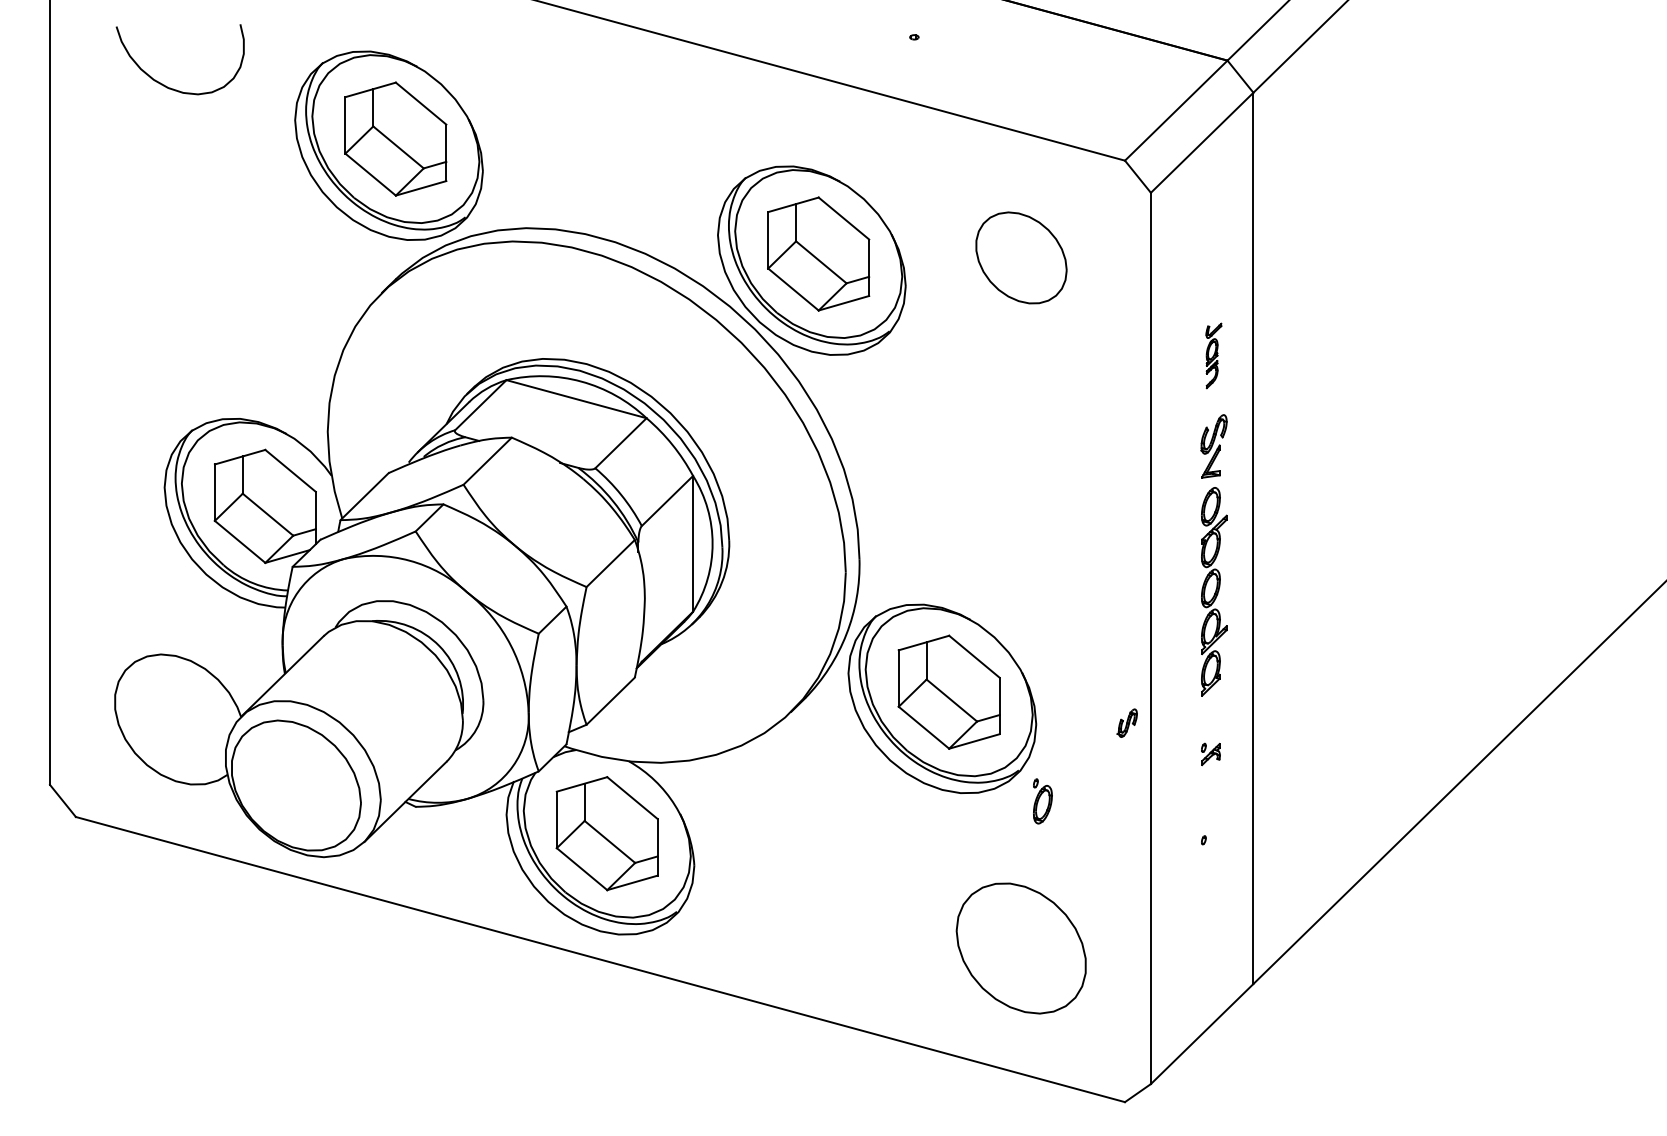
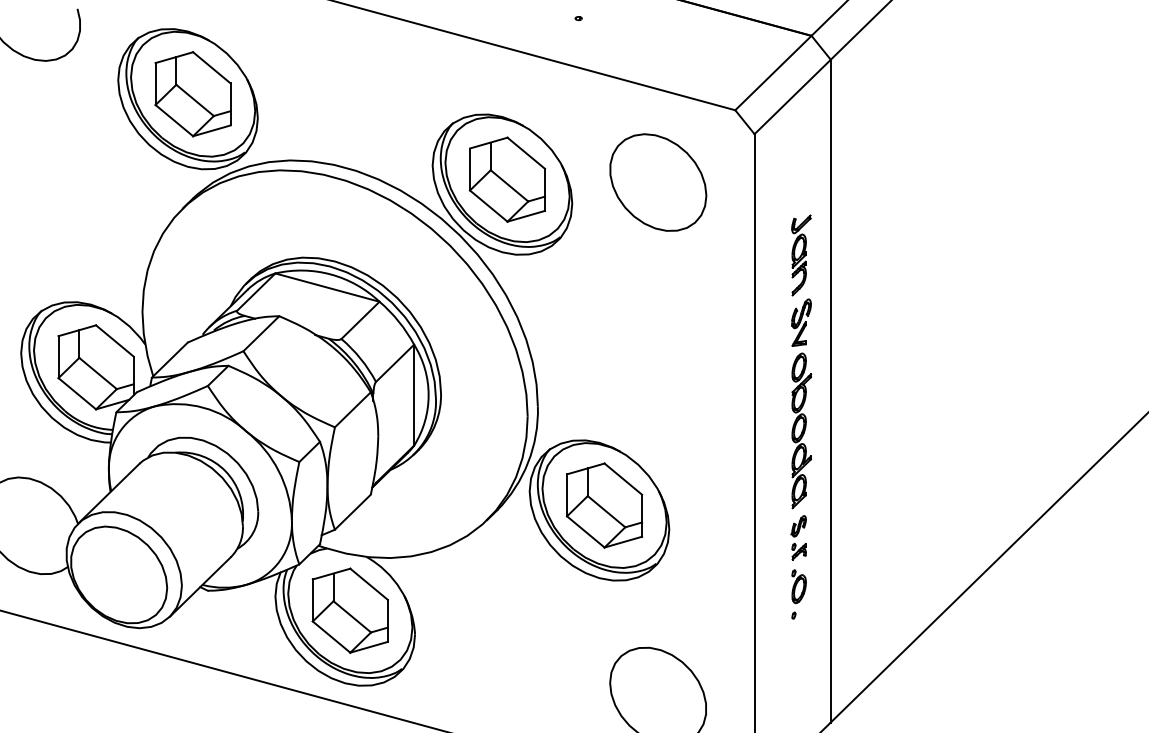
part: (1021, 257) -> (658, 182), size x1.43
part: (1213, 355) -> (801, 255), size x1.67
part: (1126, 722) -> (798, 525), moved
part: (1042, 801) -> (798, 586), moved

